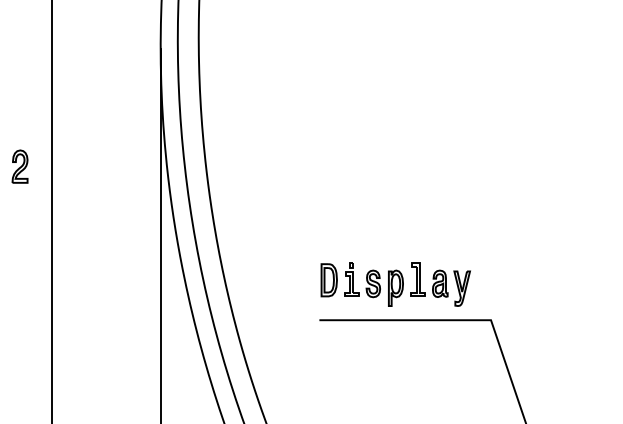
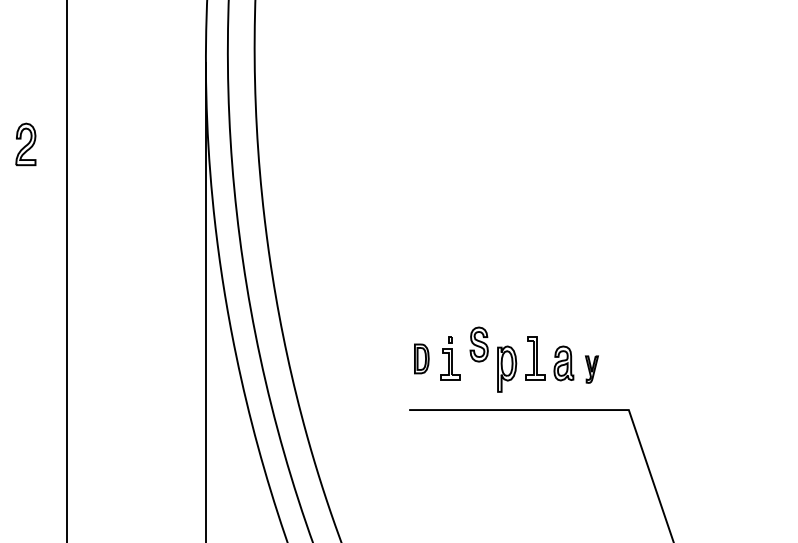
part: (19, 166) -> (25, 144), moved
part: (329, 279) -> (421, 358), size x0.7
part: (372, 283) -> (478, 344), moved
part: (461, 288) -> (591, 369), size x0.6

